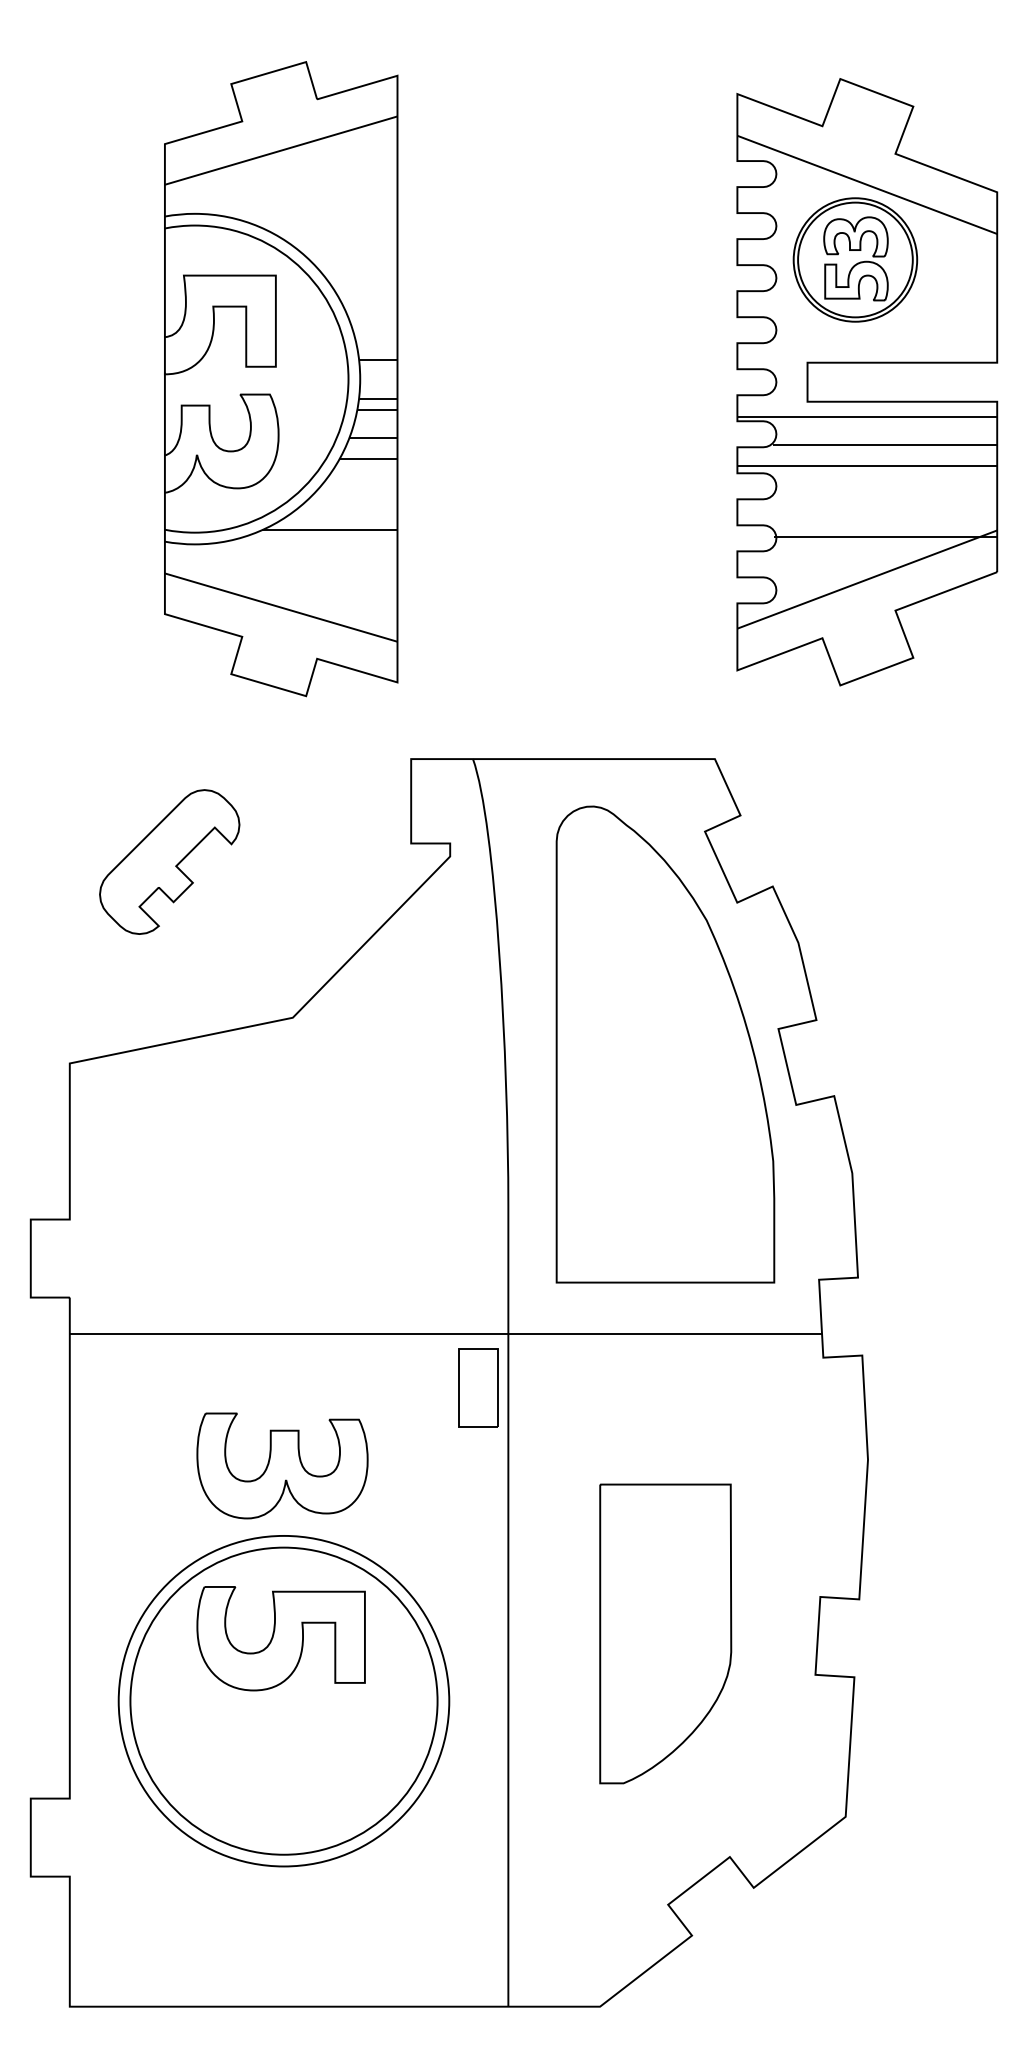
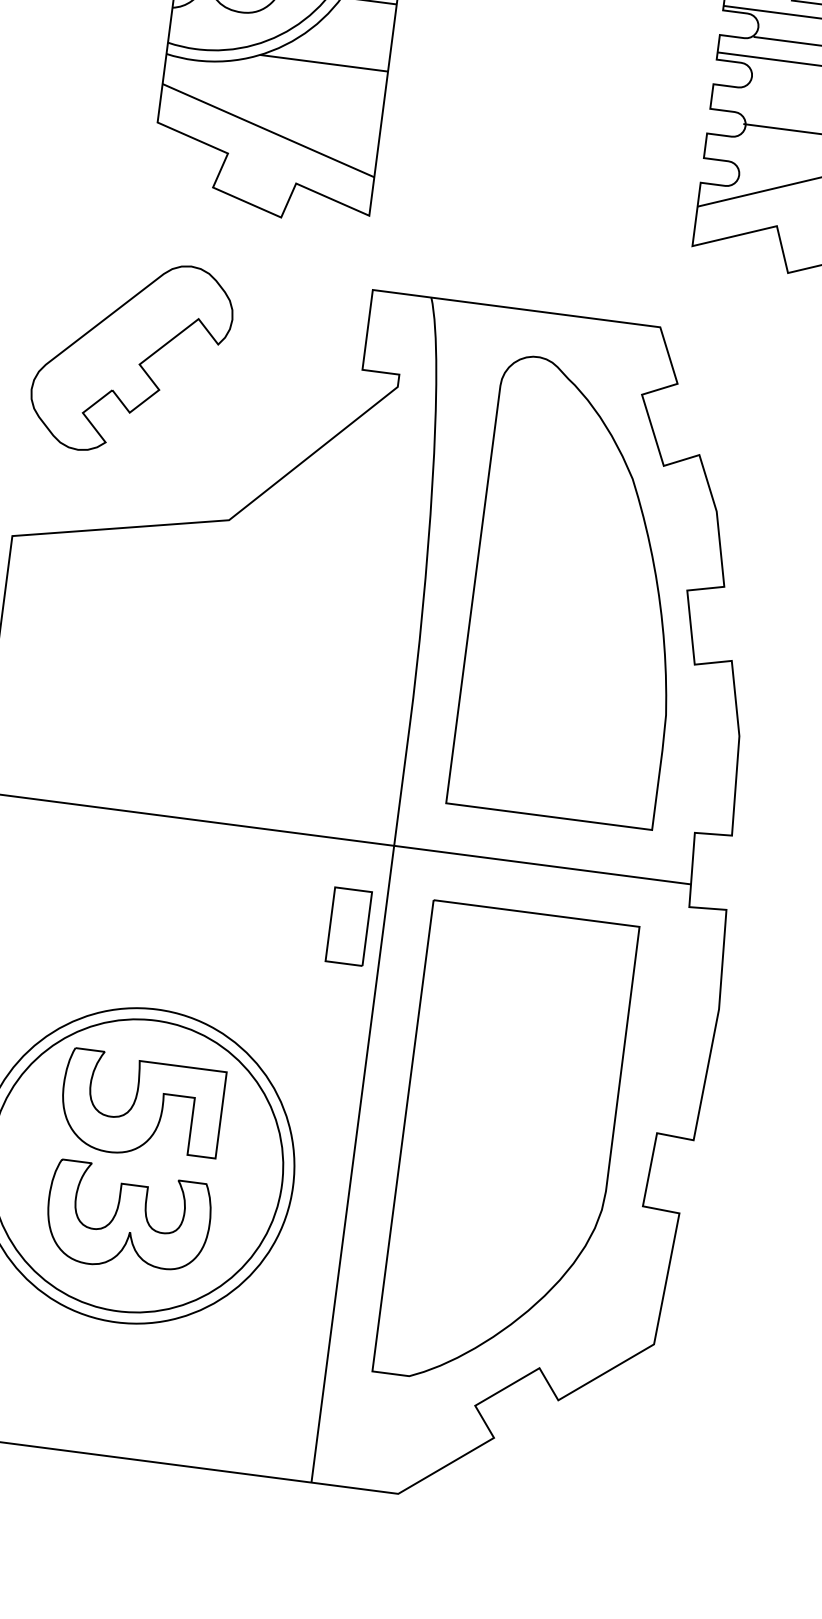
part: (169, 861) -> (131, 357), size x1.43
part: (478, 1387) -> (349, 926), moved
part: (282, 1465) -> (128, 1218), moved
part: (665, 1633) -> (506, 1148), size x1.67

